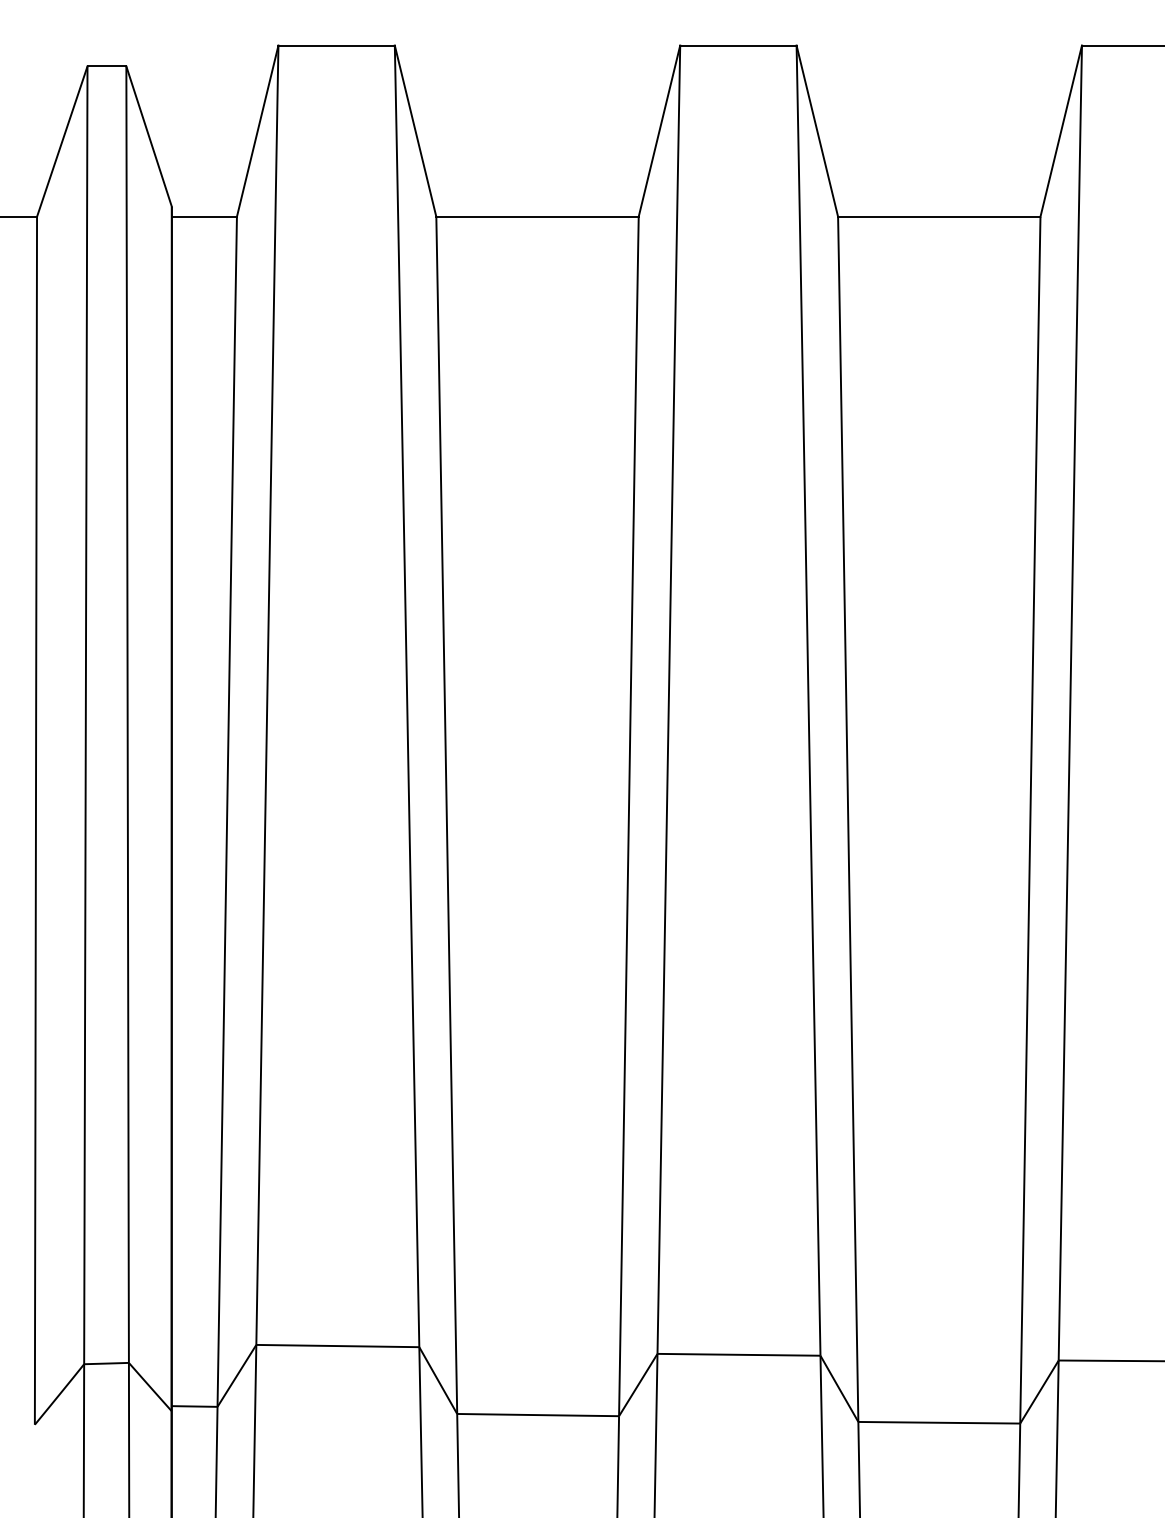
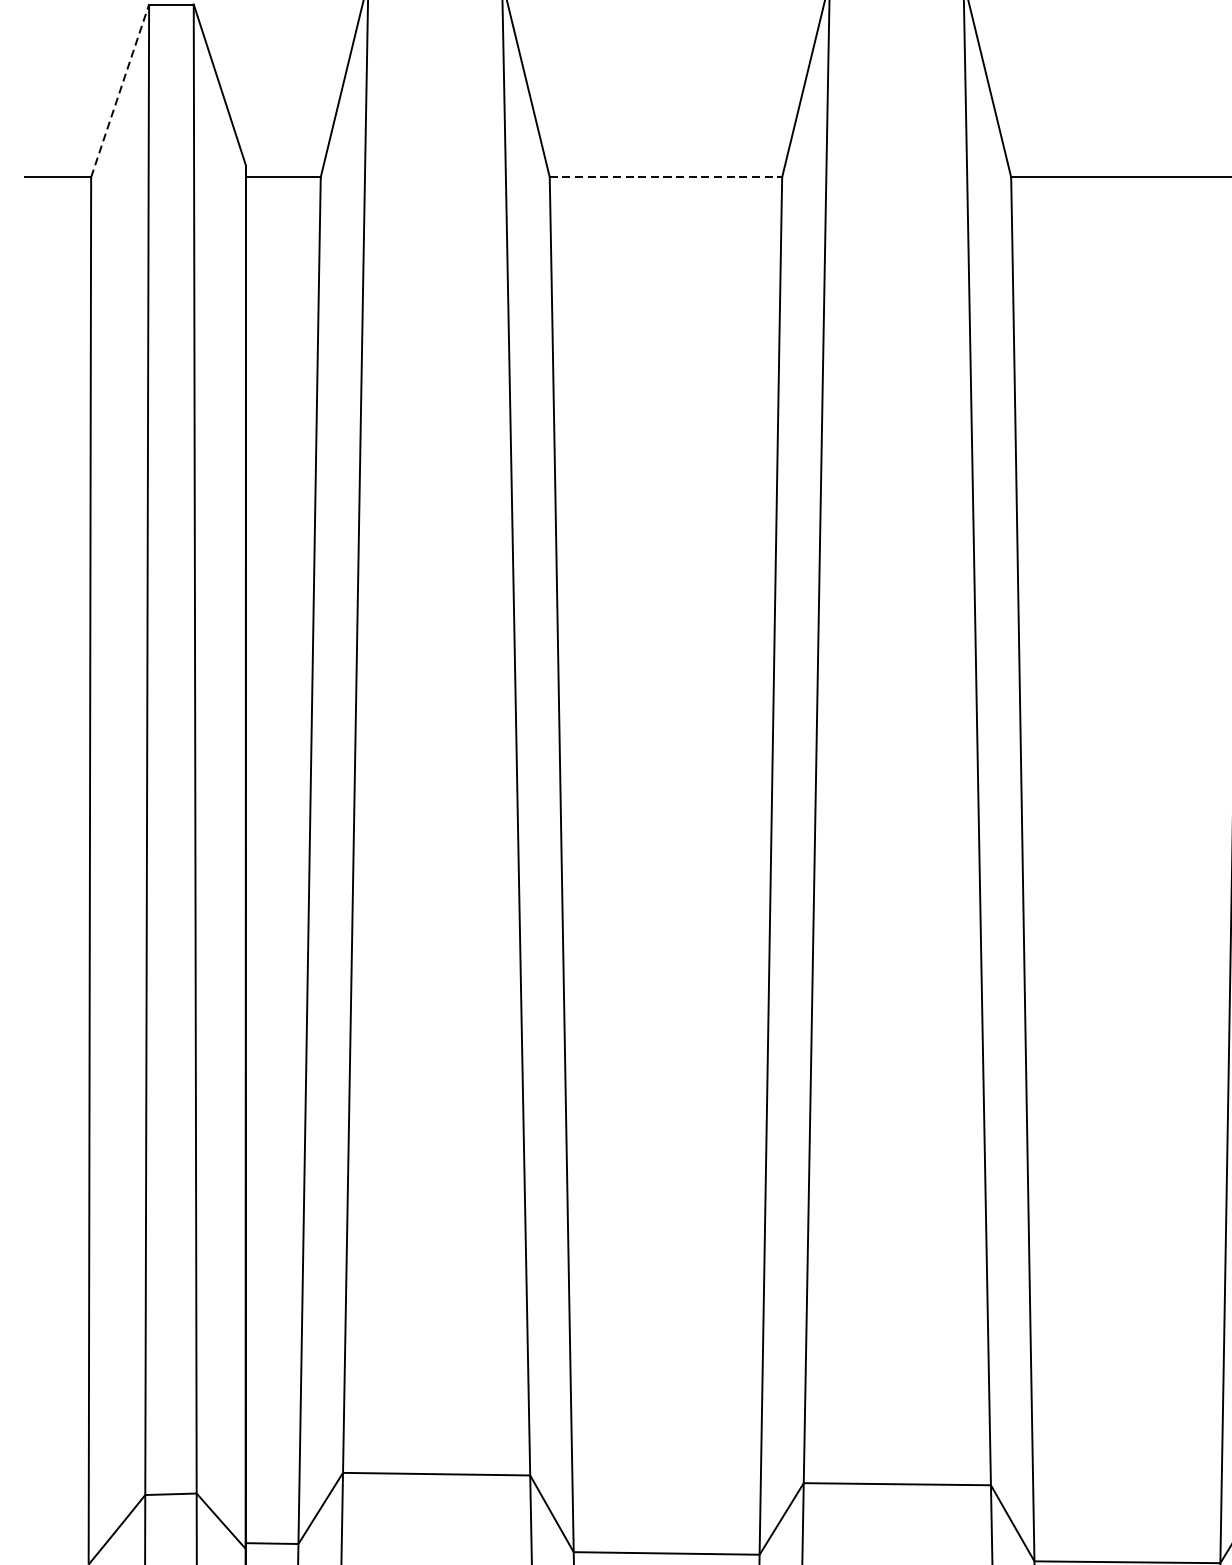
line: (62, 141) -> (120, 90), solid -> dashed
line: (538, 216) -> (667, 176), solid -> dashed

